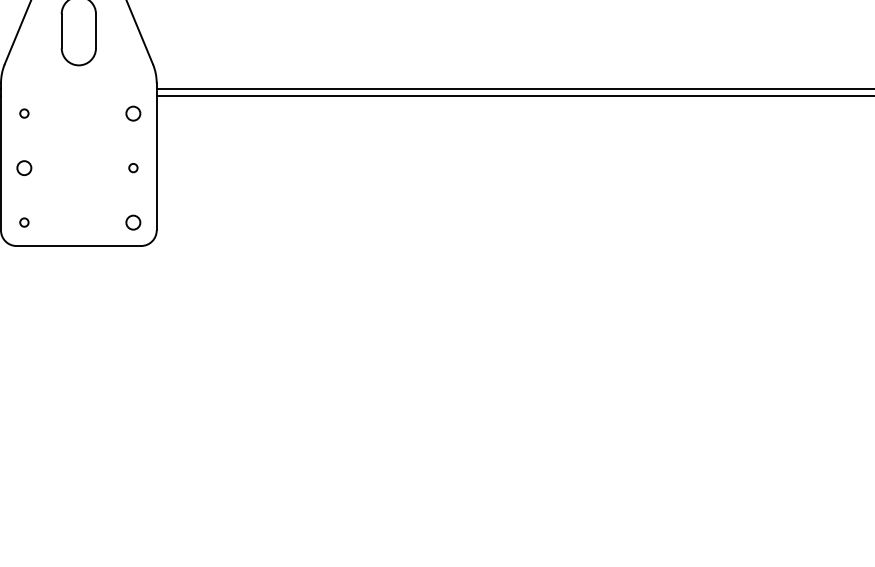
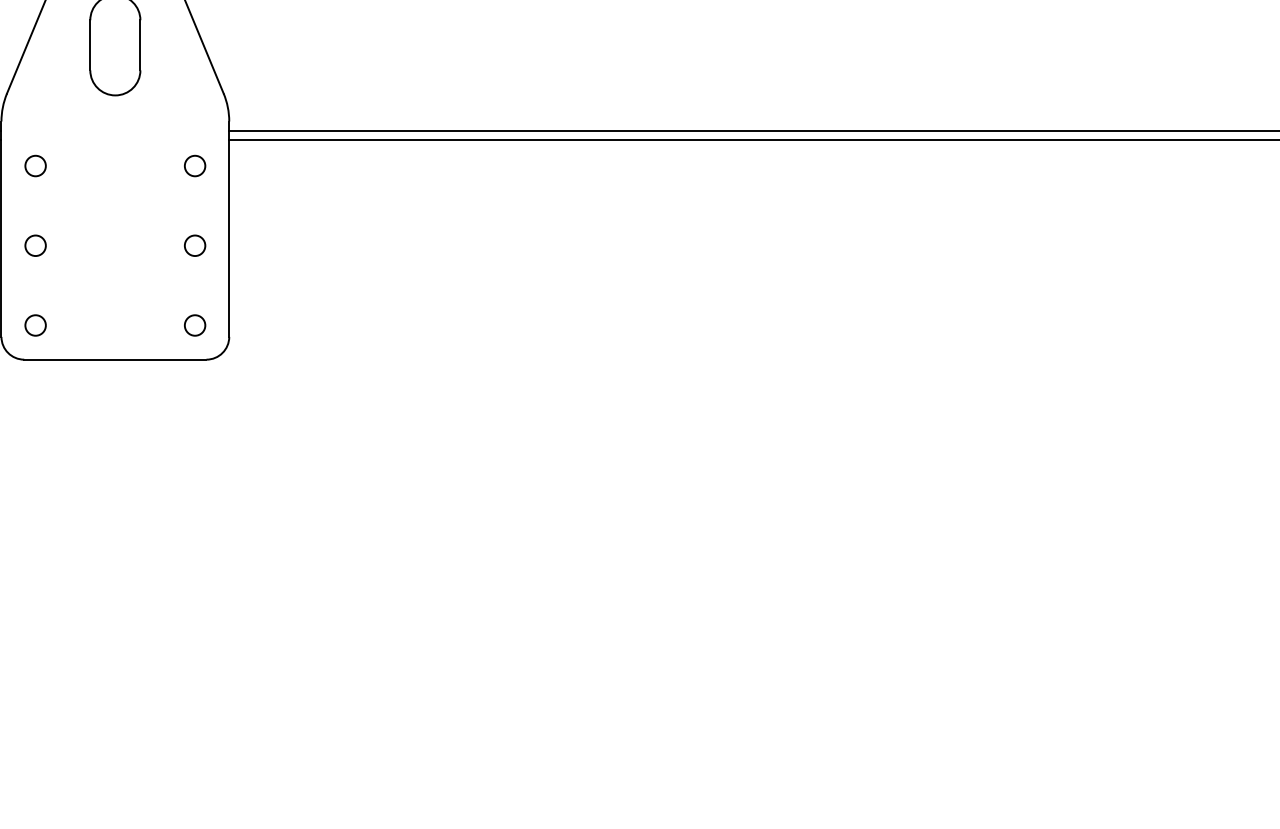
circle: (24, 113) -> (35, 165), size x1.67
circle: (133, 167) -> (195, 244), size x1.67
circle: (24, 222) -> (35, 325), size x1.67

